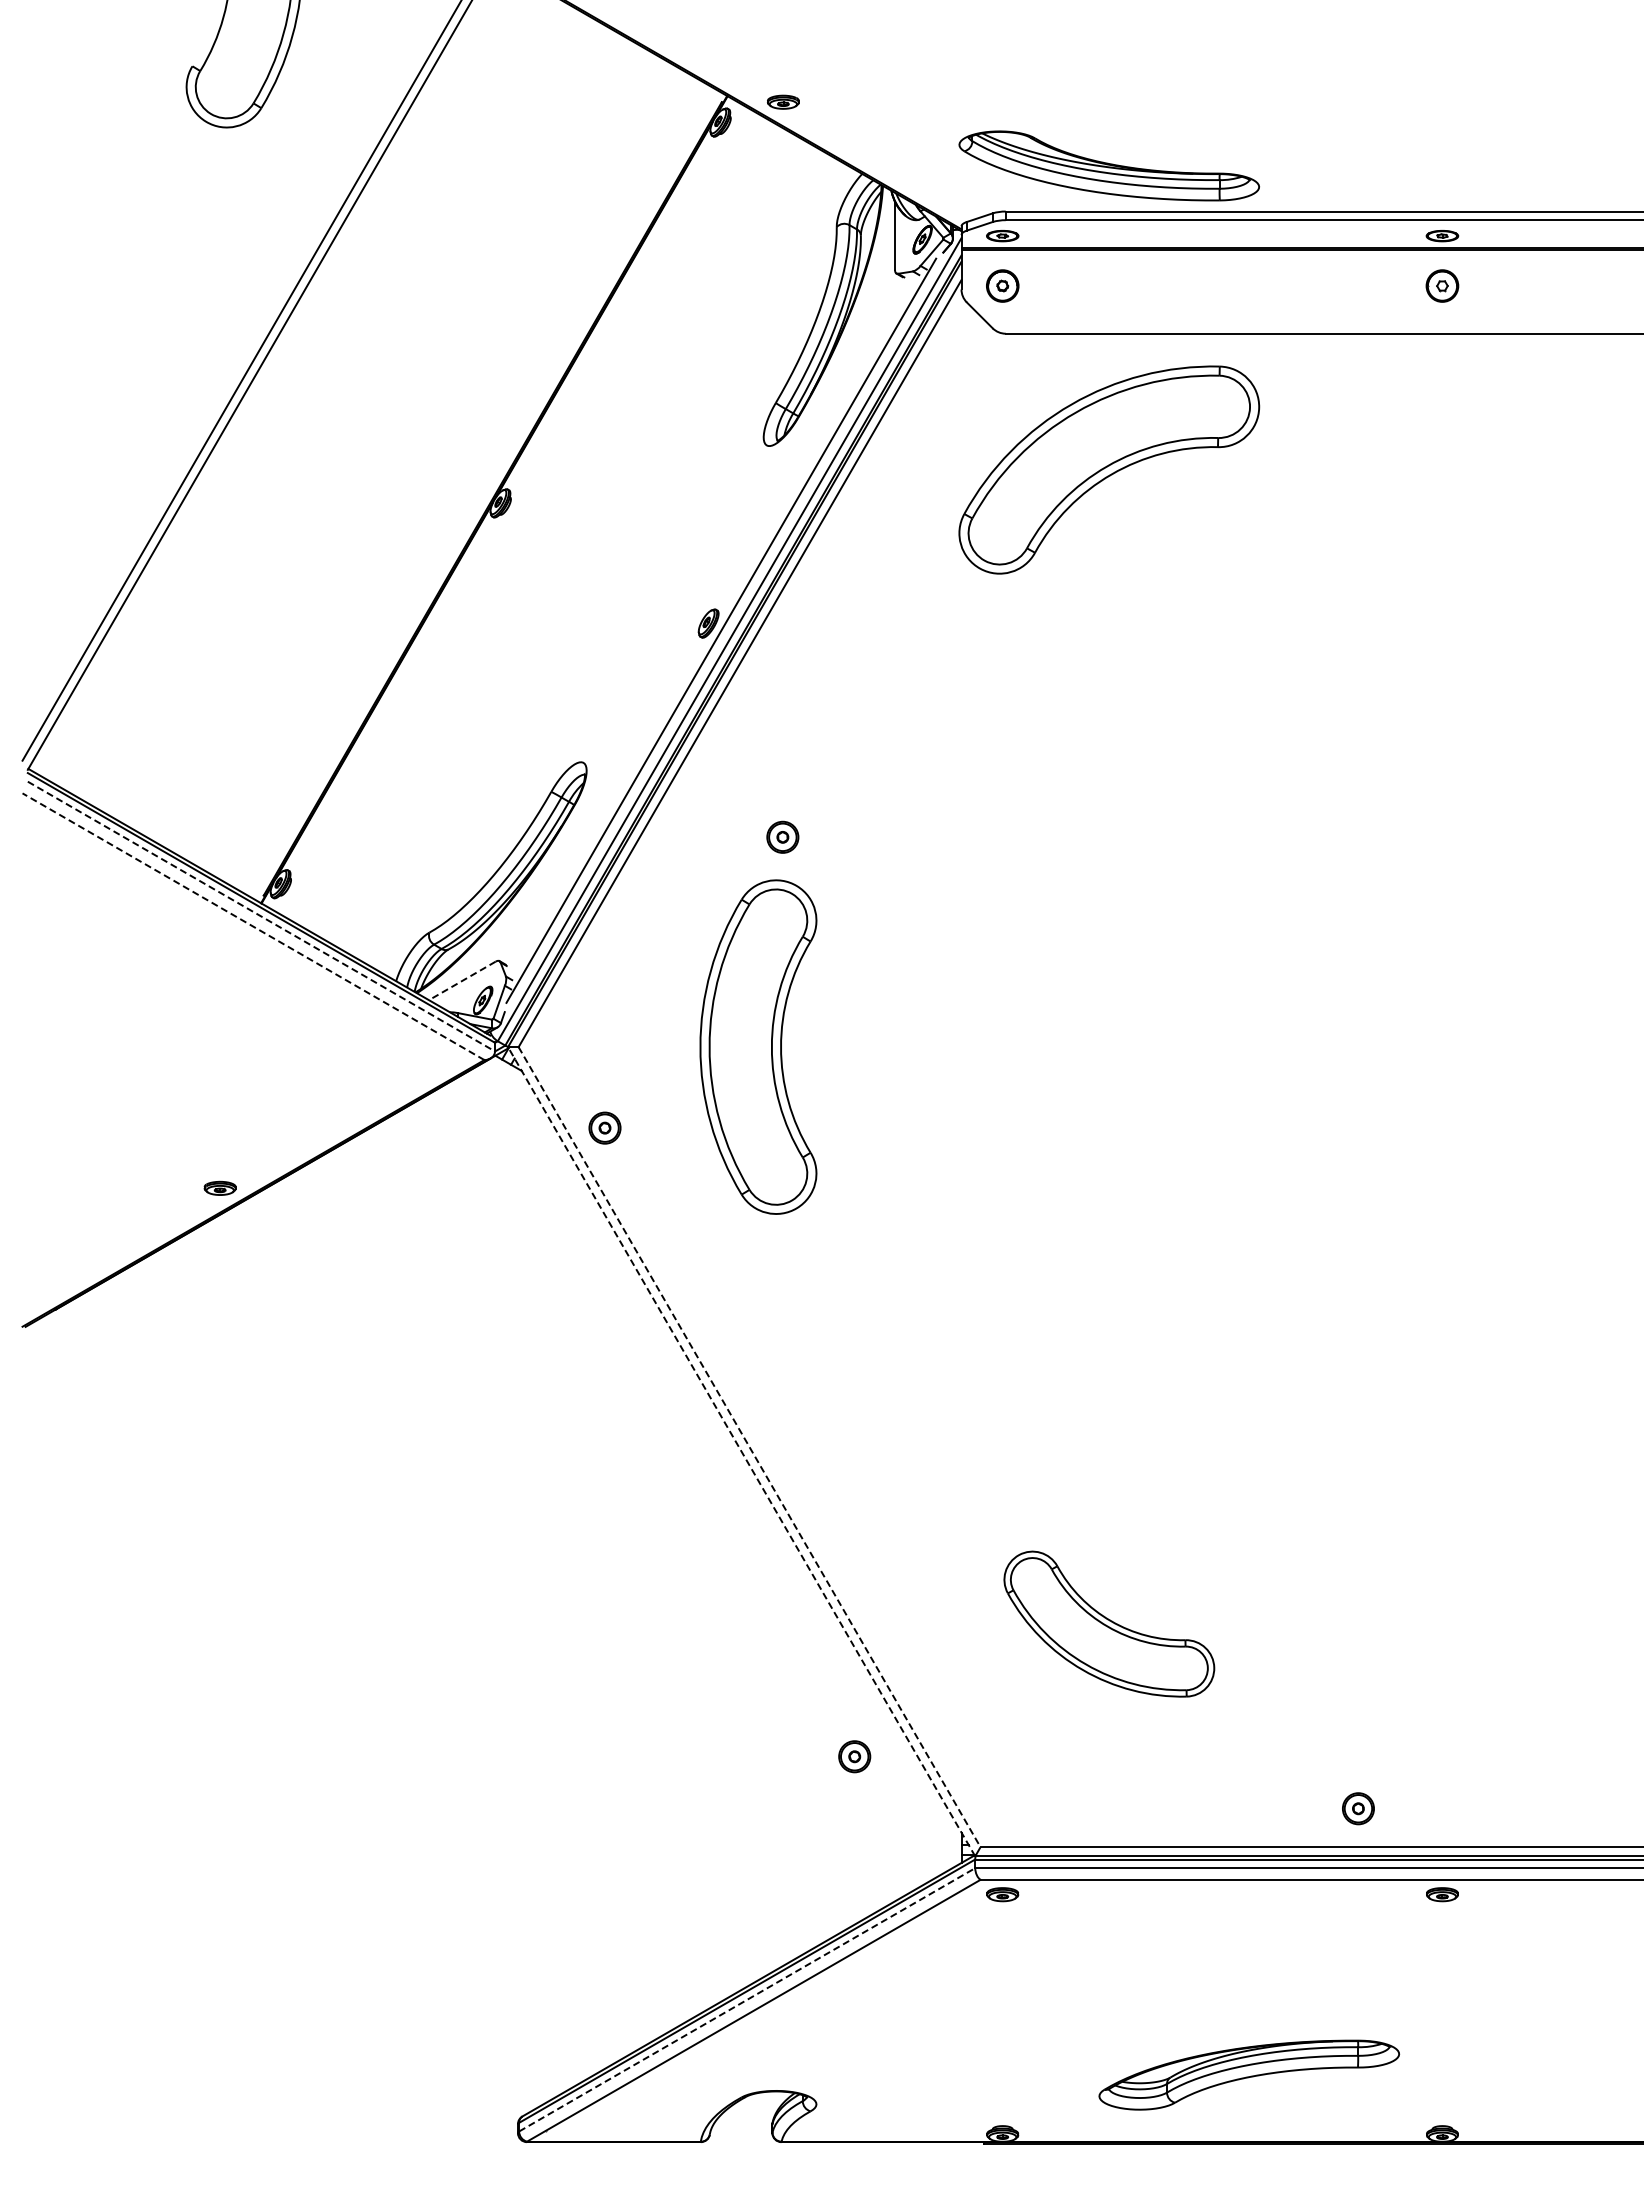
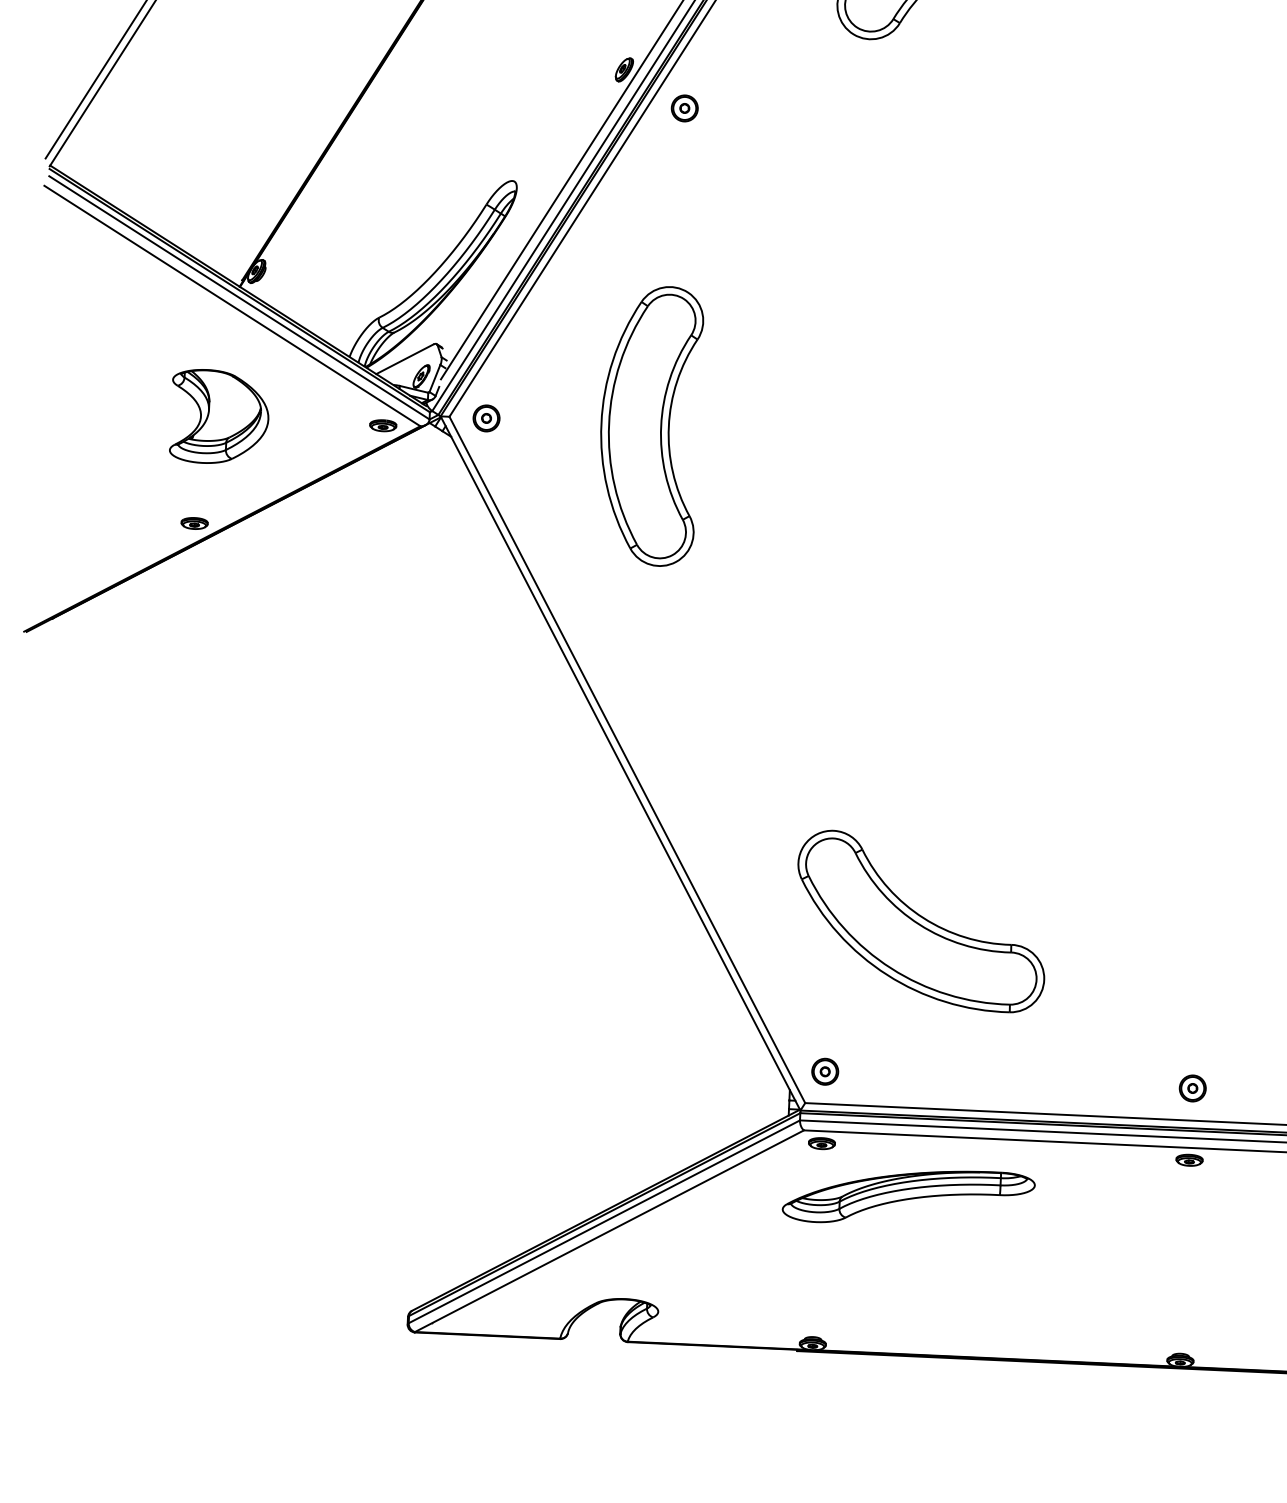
part: (782, 836) -> (684, 107), moved
line: (261, 916) -> (239, 297), dashed -> solid
line: (253, 926) -> (232, 305), dashed -> solid
line: (461, 981) -> (404, 359), dashed -> solid
part: (244, 1059) -> (219, 416), added
part: (439, 1061) -> (382, 425), added
part: (604, 1127) -> (486, 417), moved
line: (749, 1447) -> (627, 760), dashed -> solid
line: (741, 1451) -> (620, 763), dashed -> solid
part: (1109, 1623) -> (921, 920), size x1.43
part: (854, 1756) -> (825, 1071), moved
part: (1358, 1808) -> (1192, 1088), moved
line: (747, 1999) -> (604, 1221), dashed -> solid
part: (1249, 2074) -> (908, 1196), moved

